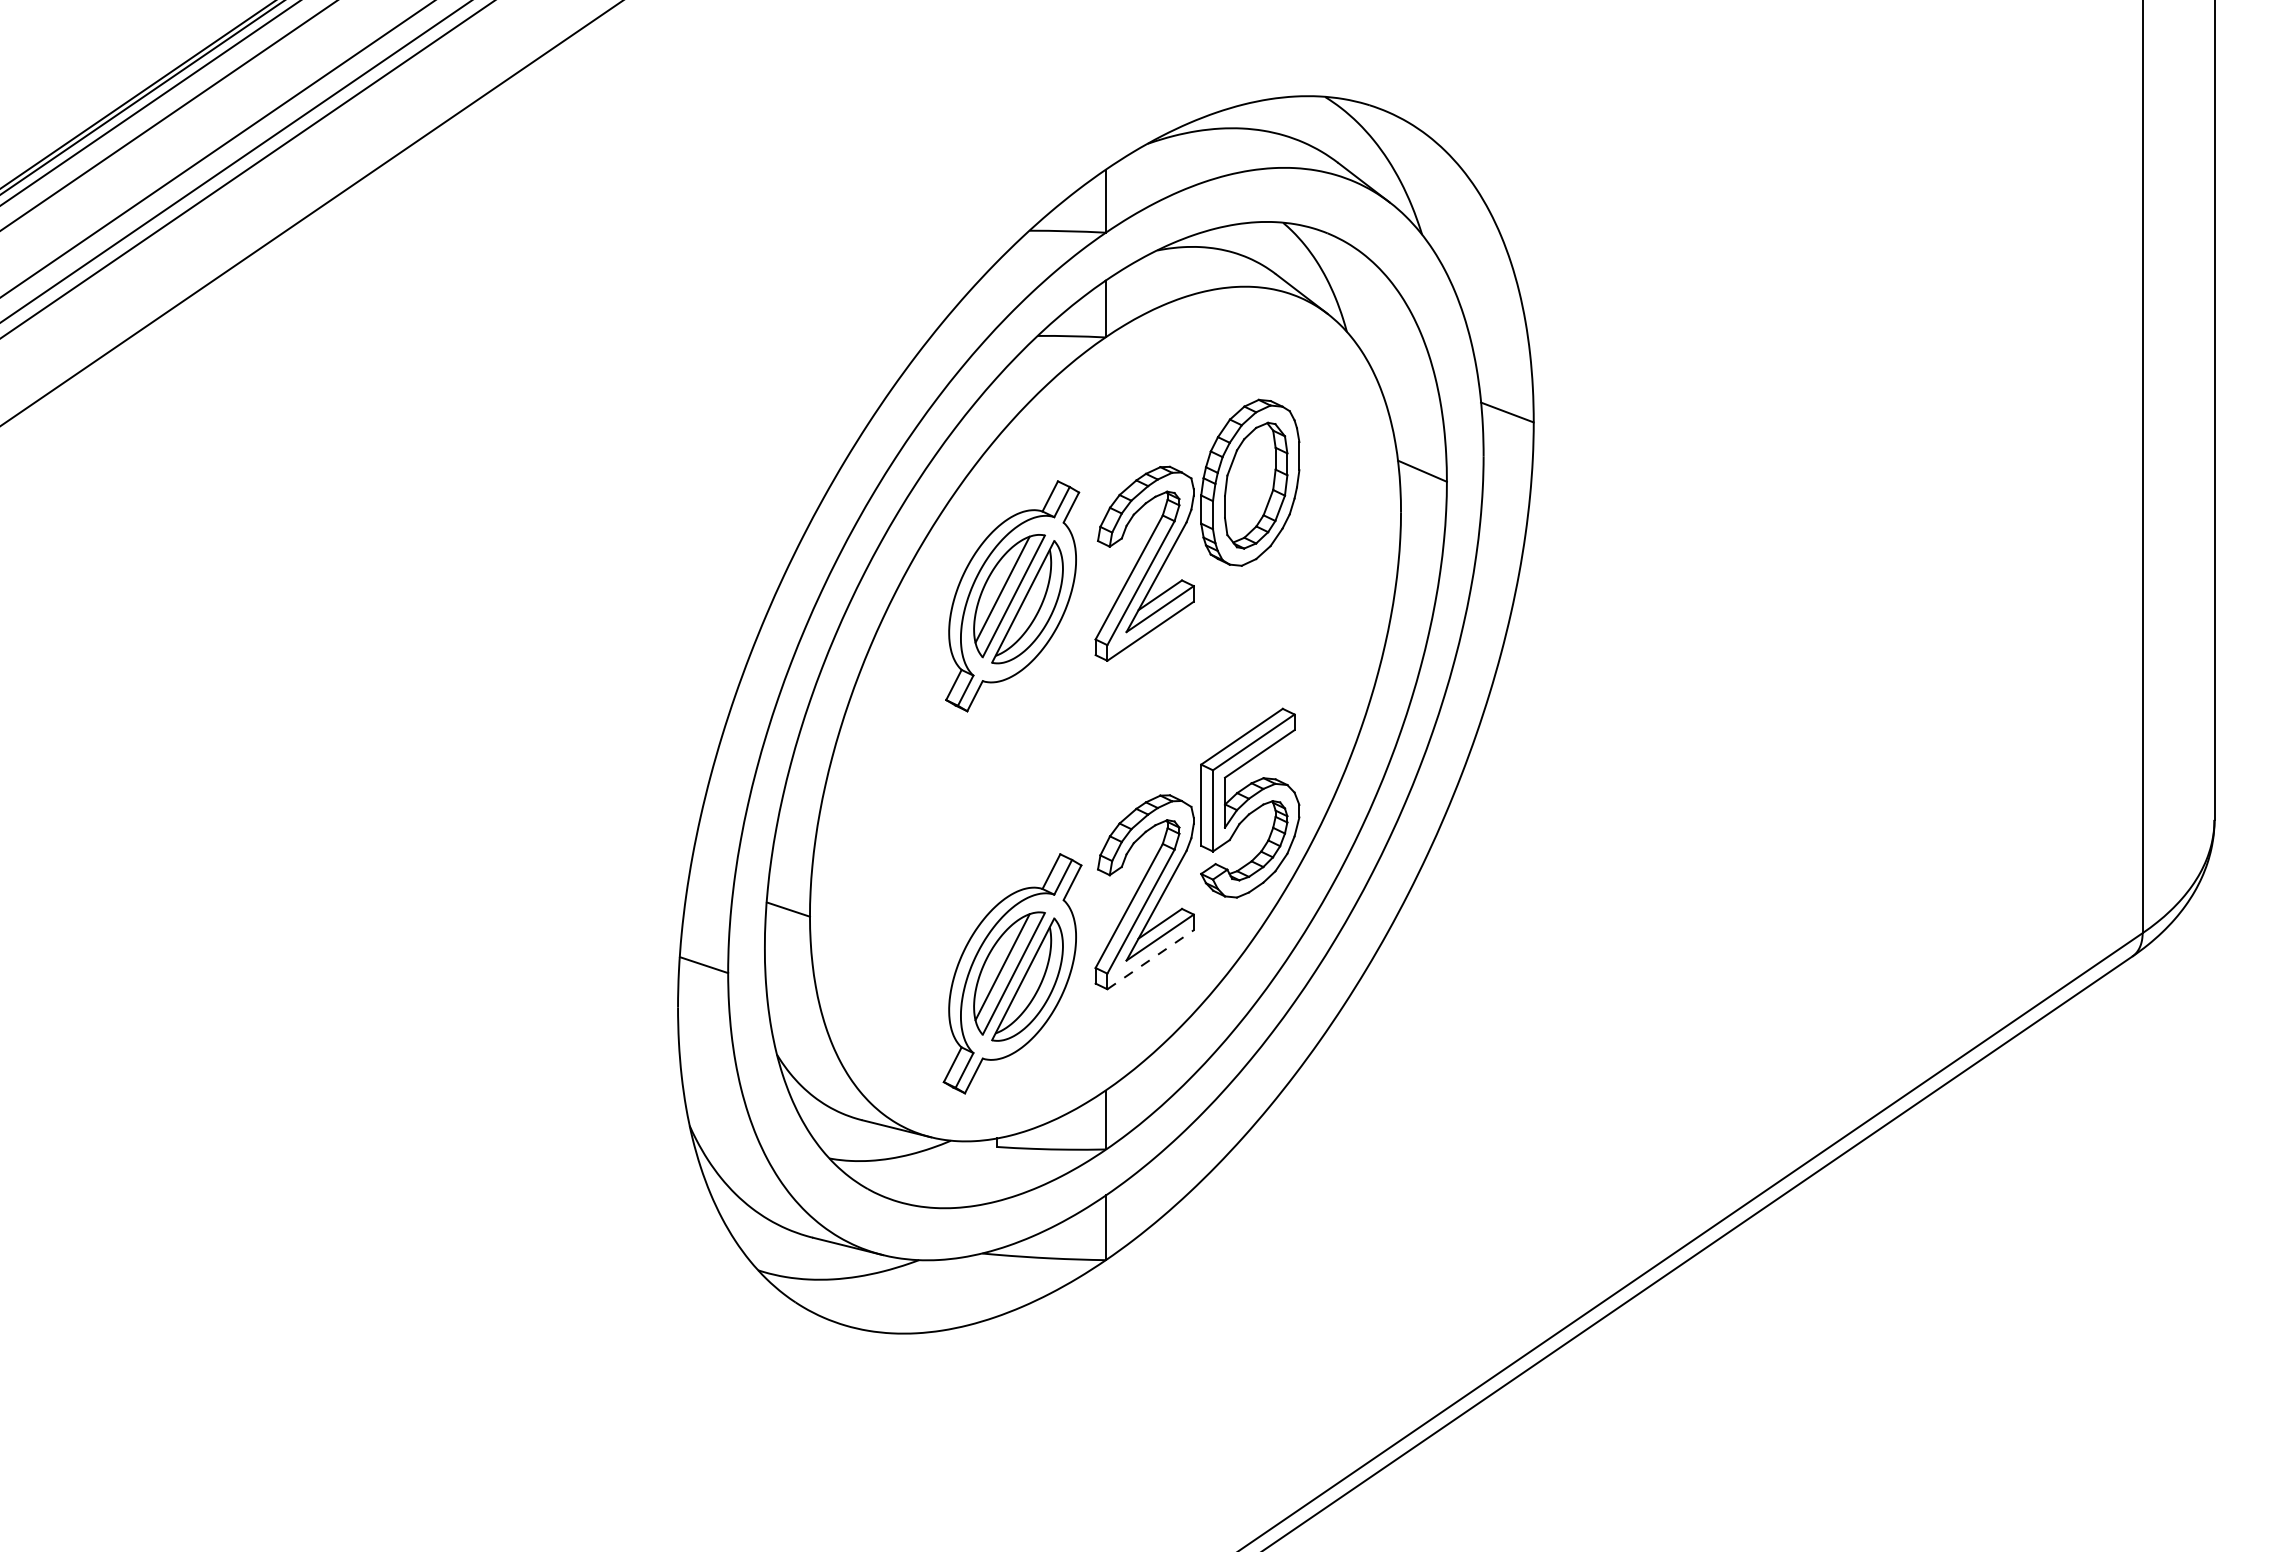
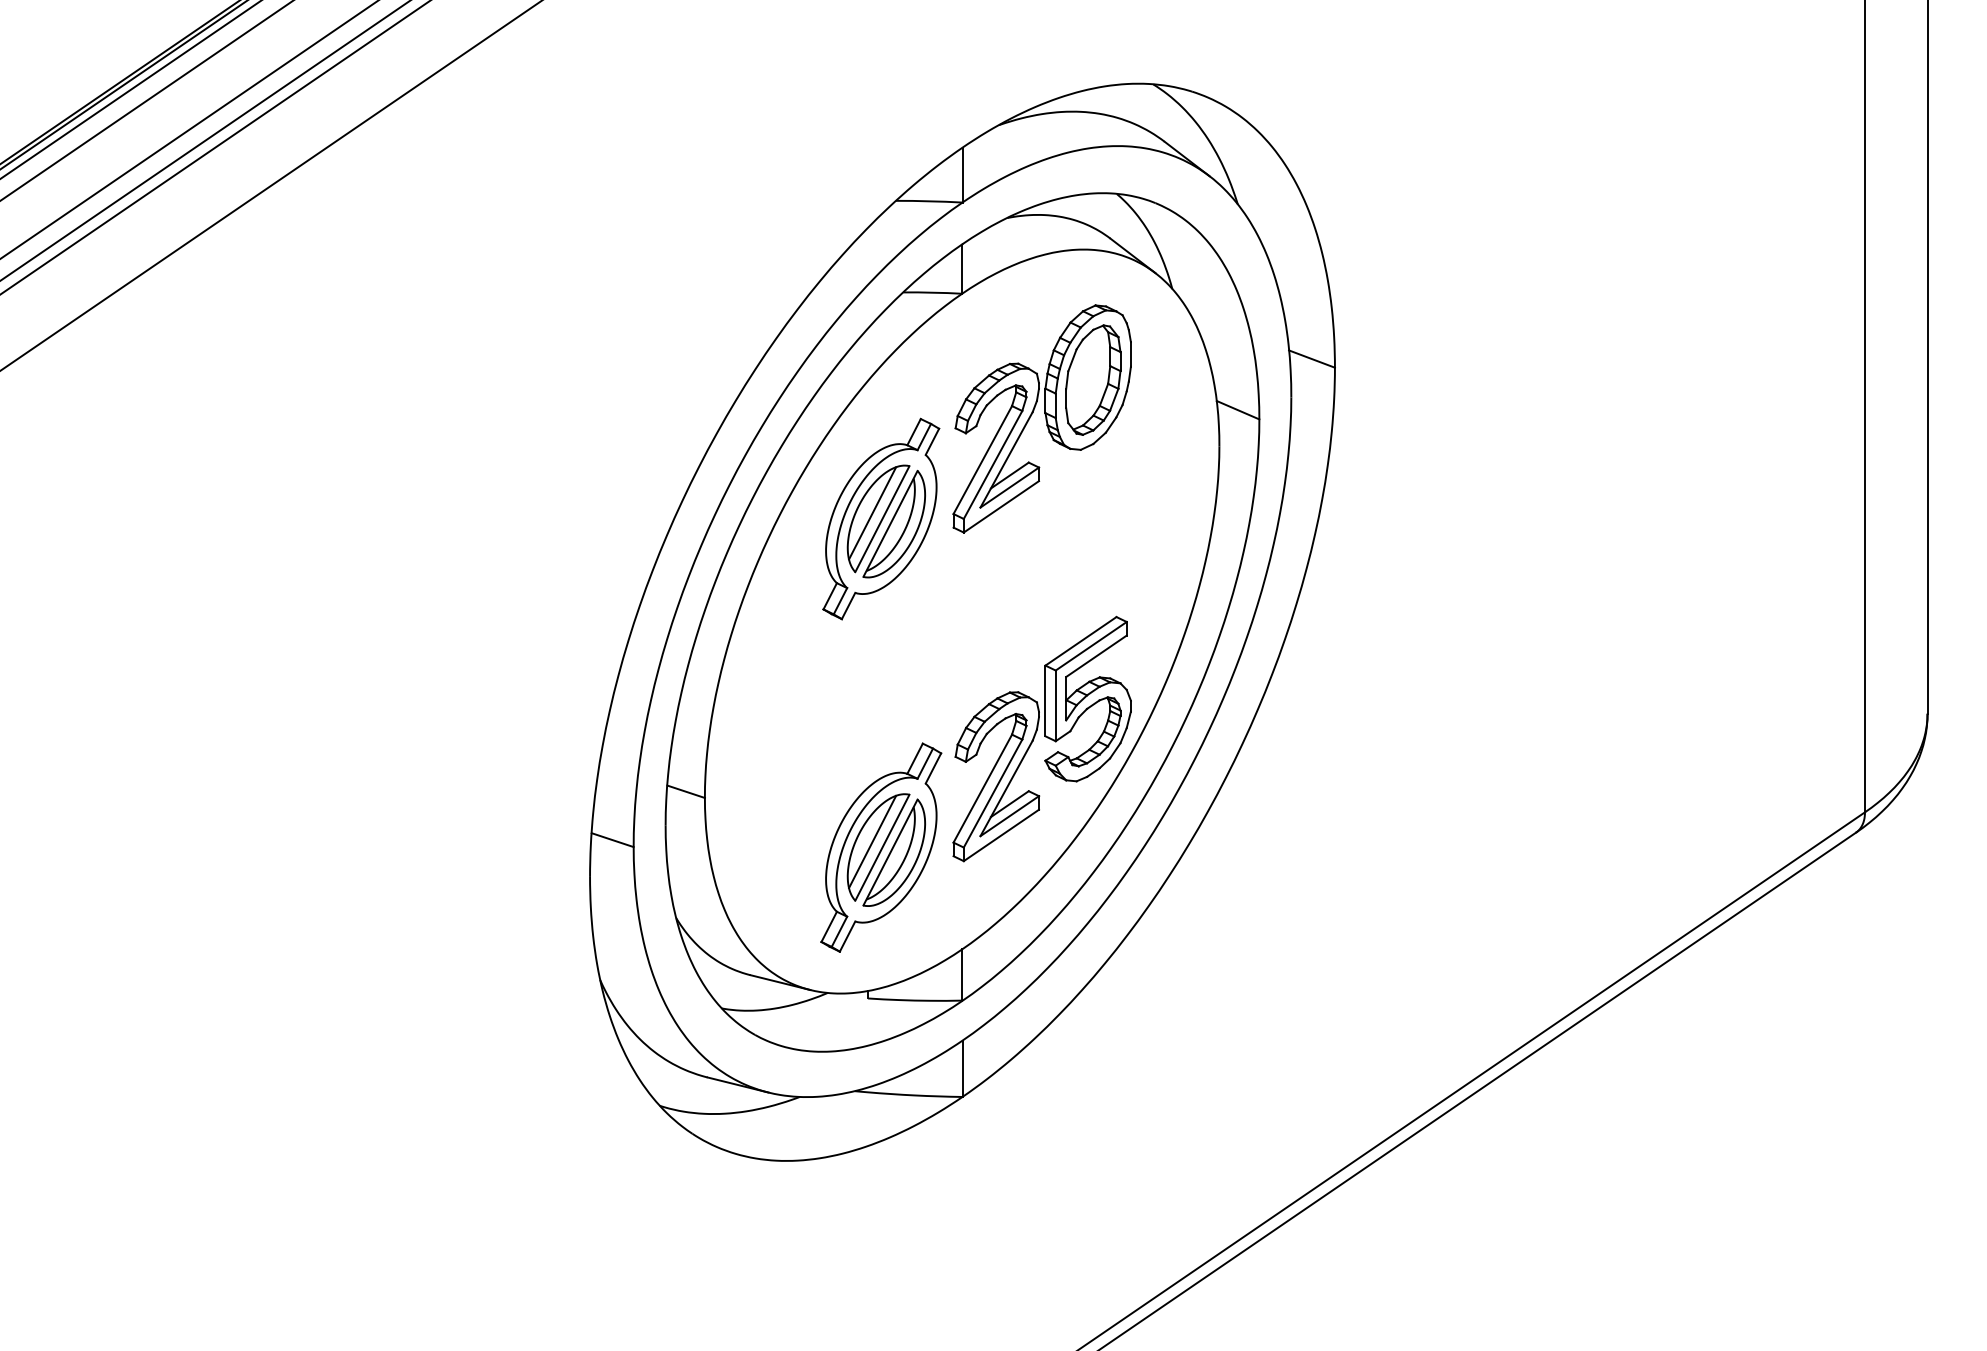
part: (1197, 529) -> (1042, 418), moved
line: (1151, 959) -> (1002, 835), dashed -> solid

